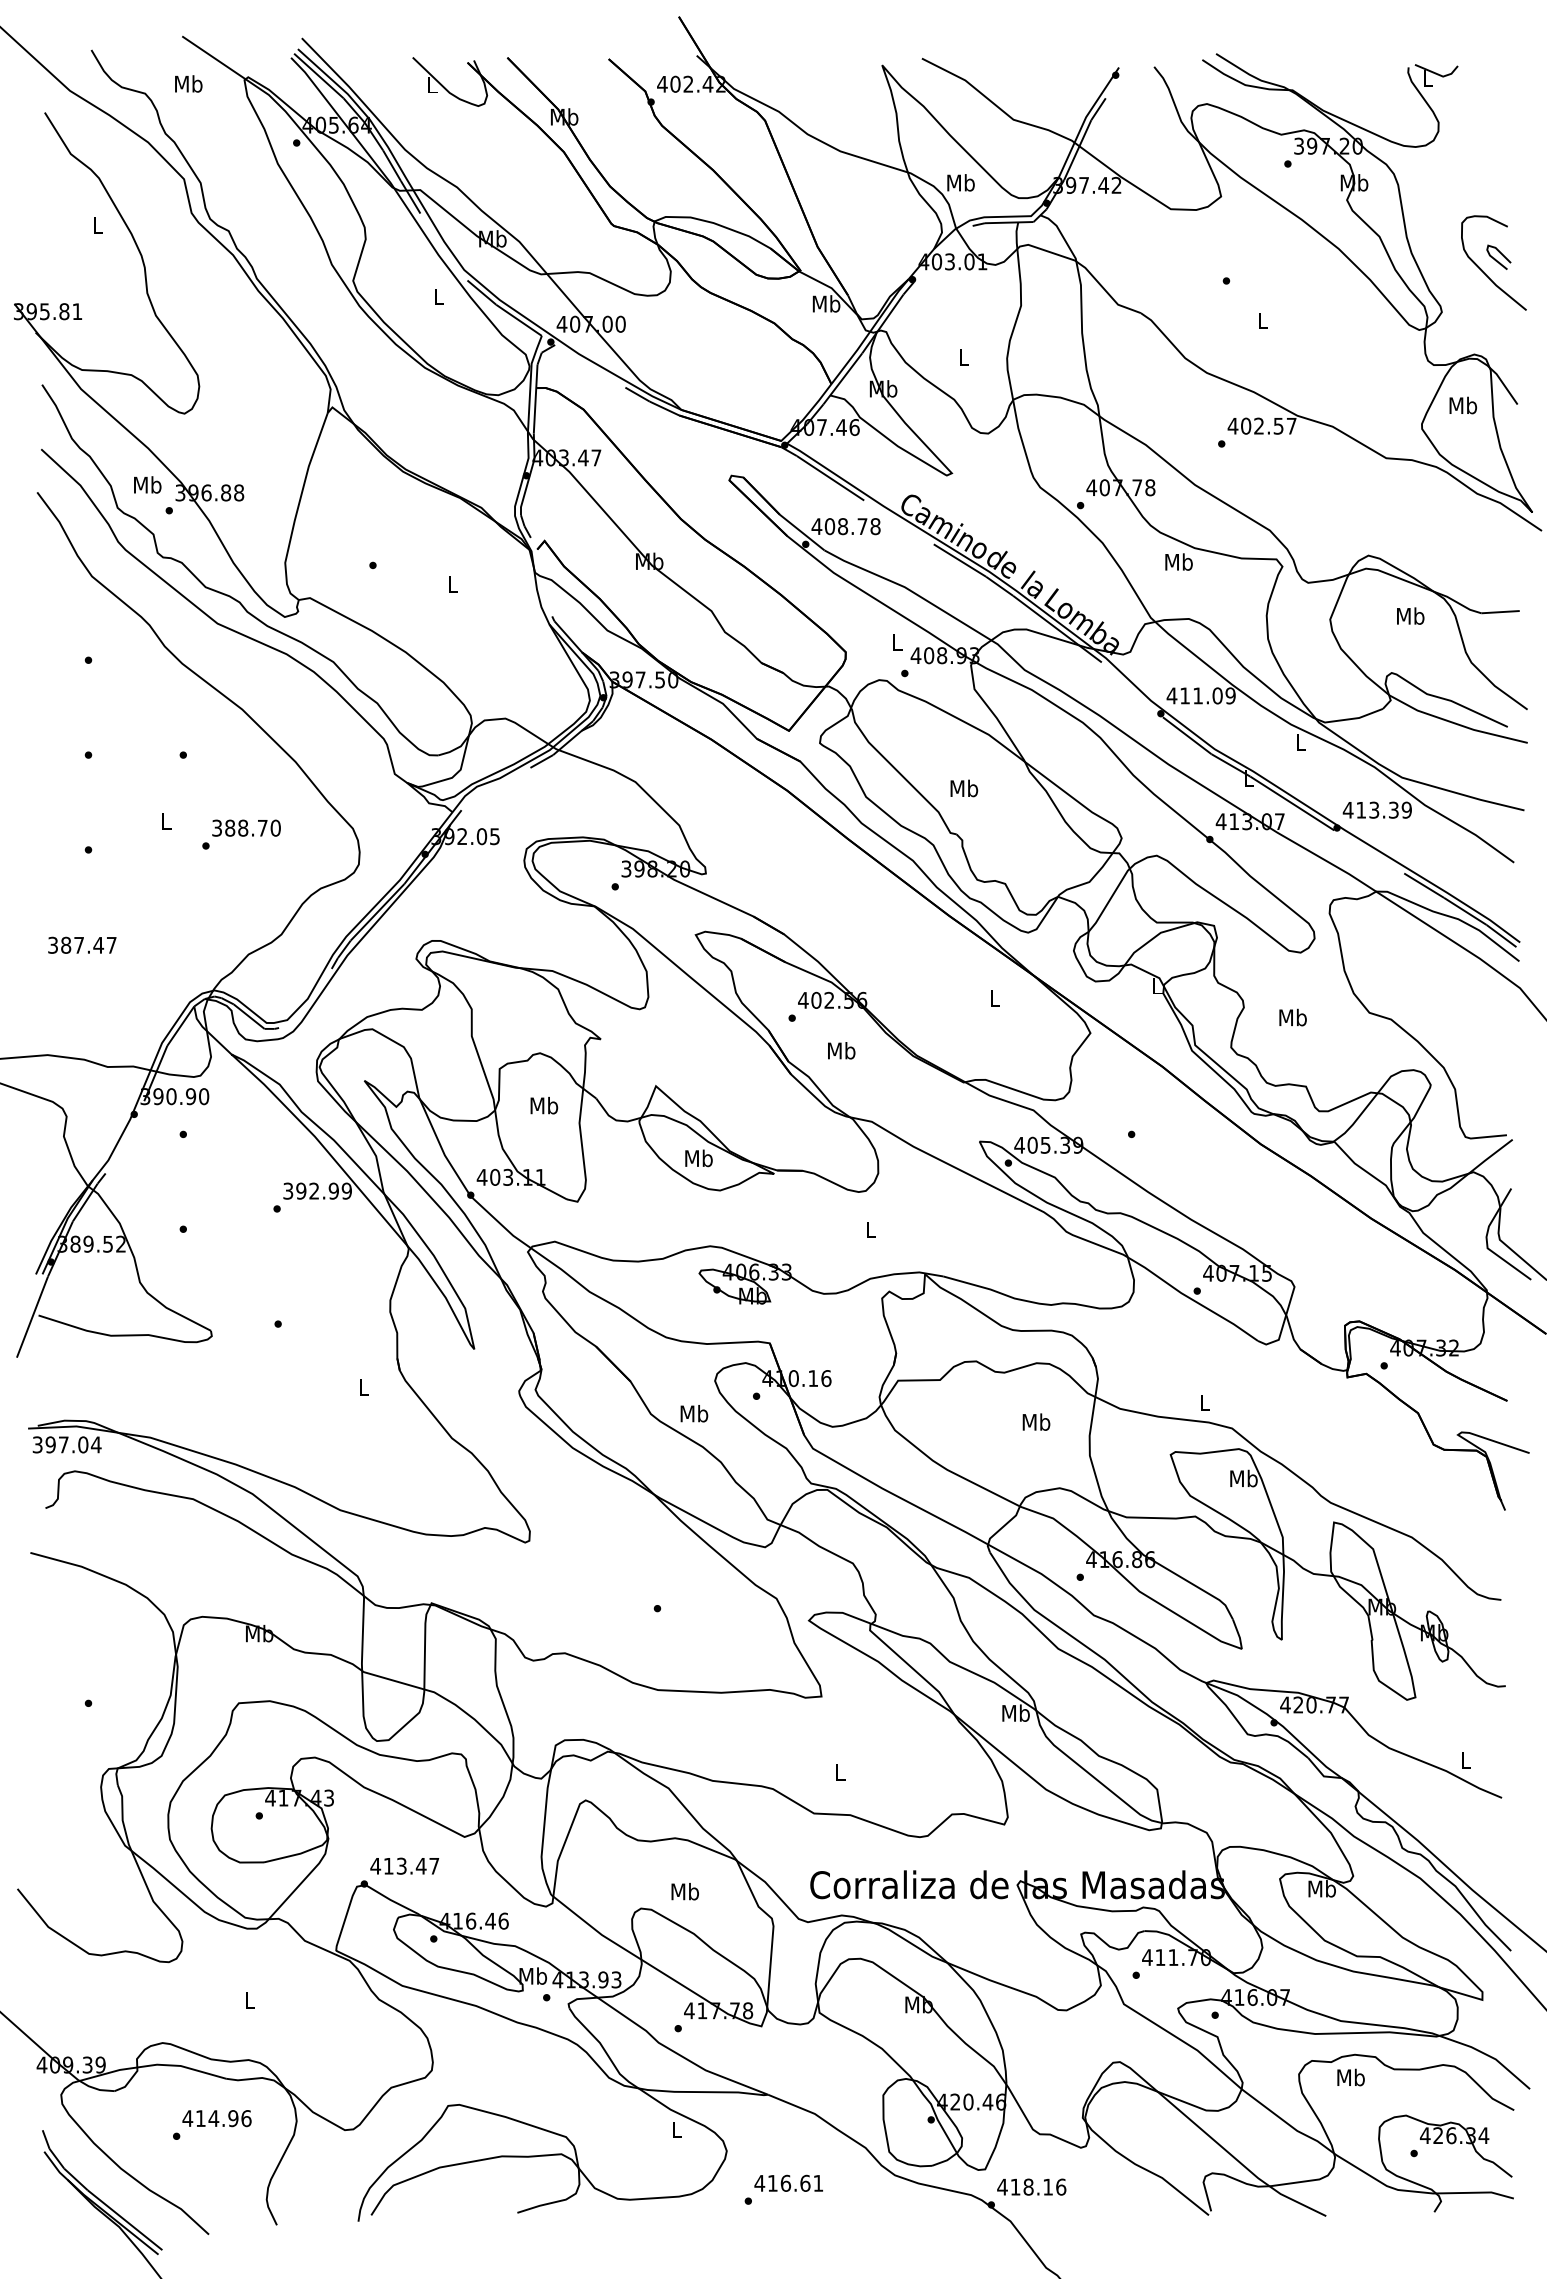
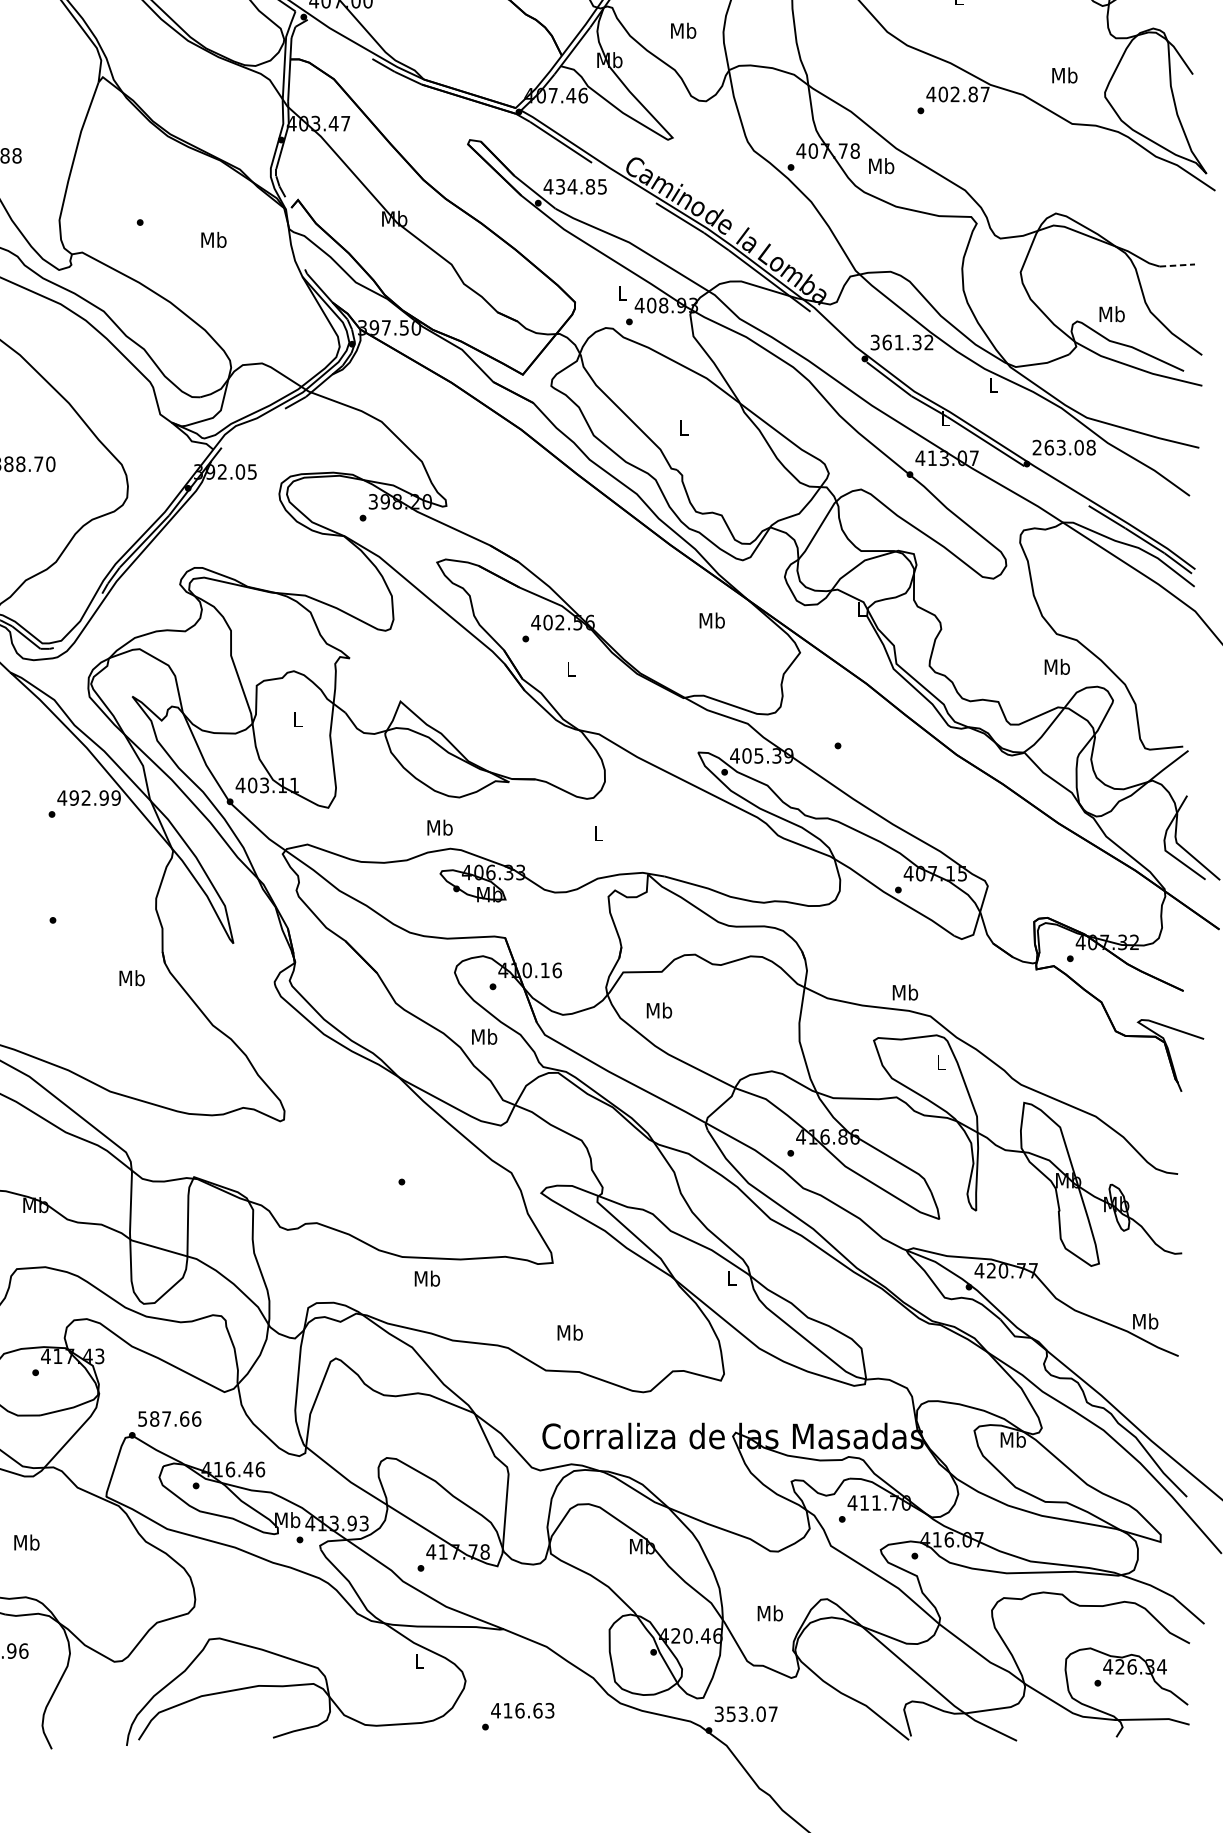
text: (963, 356) -> (683, 30), L -> Mb
text: (1462, 405) -> (1064, 75), moved
text: (1278, 425) -> (973, 93), 402.57 -> 402.87
text: (852, 526) -> (581, 186), 408.78 -> 434.85
text: (1178, 561) -> (881, 165), moved
text: (452, 584) -> (213, 240), L -> Mb
line: (1501, 612) -> (1178, 265), solid -> dashed
text: (1410, 615) -> (1111, 313), moved
text: (1200, 695) -> (901, 342), 411.09 -> 361.32
text: (964, 788) -> (684, 427), Mb -> L
text: (1376, 809) -> (1063, 447), 413.39 -> 263.08
text: (994, 997) -> (711, 619), L -> Mb
text: (1292, 1017) -> (1056, 666), moved
text: (841, 1050) -> (571, 668), Mb -> L
text: (544, 1105) -> (297, 719), Mb -> L
text: (698, 1158) -> (439, 827), moved
text: (287, 1190) -> (61, 797), 392.99 -> 492.99
text: (363, 1386) -> (131, 977), L -> Mb
text: (1204, 1402) -> (905, 992), L -> Mb
text: (694, 1413) -> (484, 1036), moved
text: (1036, 1421) -> (659, 1009), moved
text: (1243, 1478) -> (940, 1062), Mb -> L
text: (1015, 1712) -> (731, 1277), Mb -> L
text: (1465, 1759) -> (1145, 1320), L -> Mb
text: (840, 1772) -> (570, 1332), L -> Mb
text: (404, 1865) -> (169, 1418), 413.47 -> 587.66
text: (684, 1891) -> (426, 1278), moved
text: (249, 2000) -> (26, 1542), L -> Mb
text: (1350, 2077) -> (769, 1613), moved
text: (818, 2182) -> (549, 1709), 416.61 -> 416.63
text: (1031, 2186) -> (745, 1713), 418.16 -> 353.07

